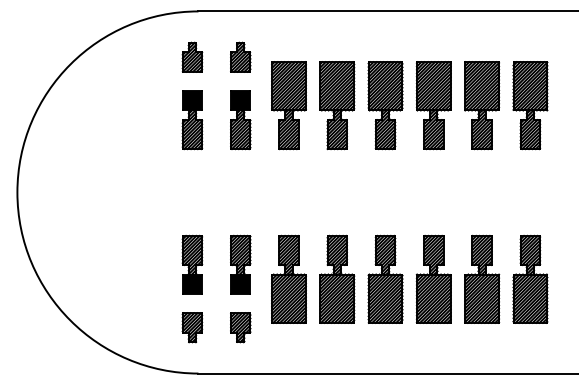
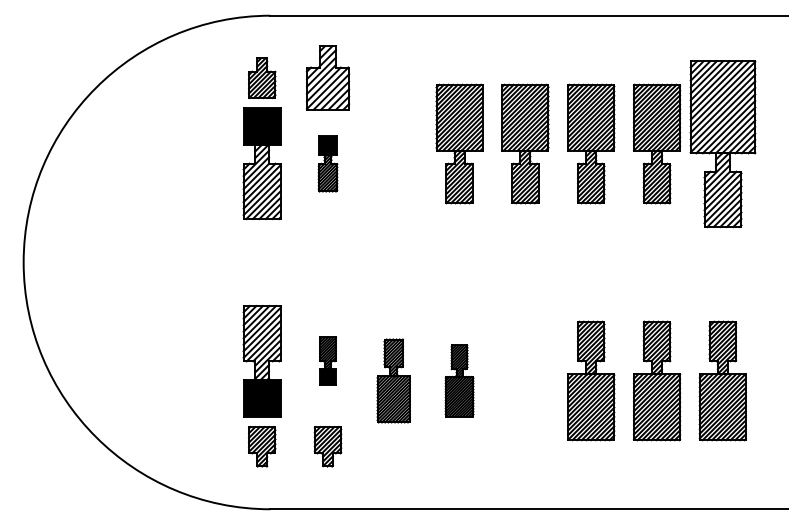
part: (240, 57) -> (327, 78), size x1.6
part: (288, 105) -> (393, 143), removed
part: (530, 105) -> (722, 143), size x1.4
part: (192, 119) -> (262, 163), size x1.4
part: (240, 119) -> (327, 163), size x0.7
part: (192, 264) -> (262, 360), size x1.4
part: (240, 264) -> (327, 360), size x0.6
part: (288, 279) -> (393, 380), size x0.7
part: (337, 279) -> (459, 380), size x0.6
part: (385, 279) -> (525, 380), removed

